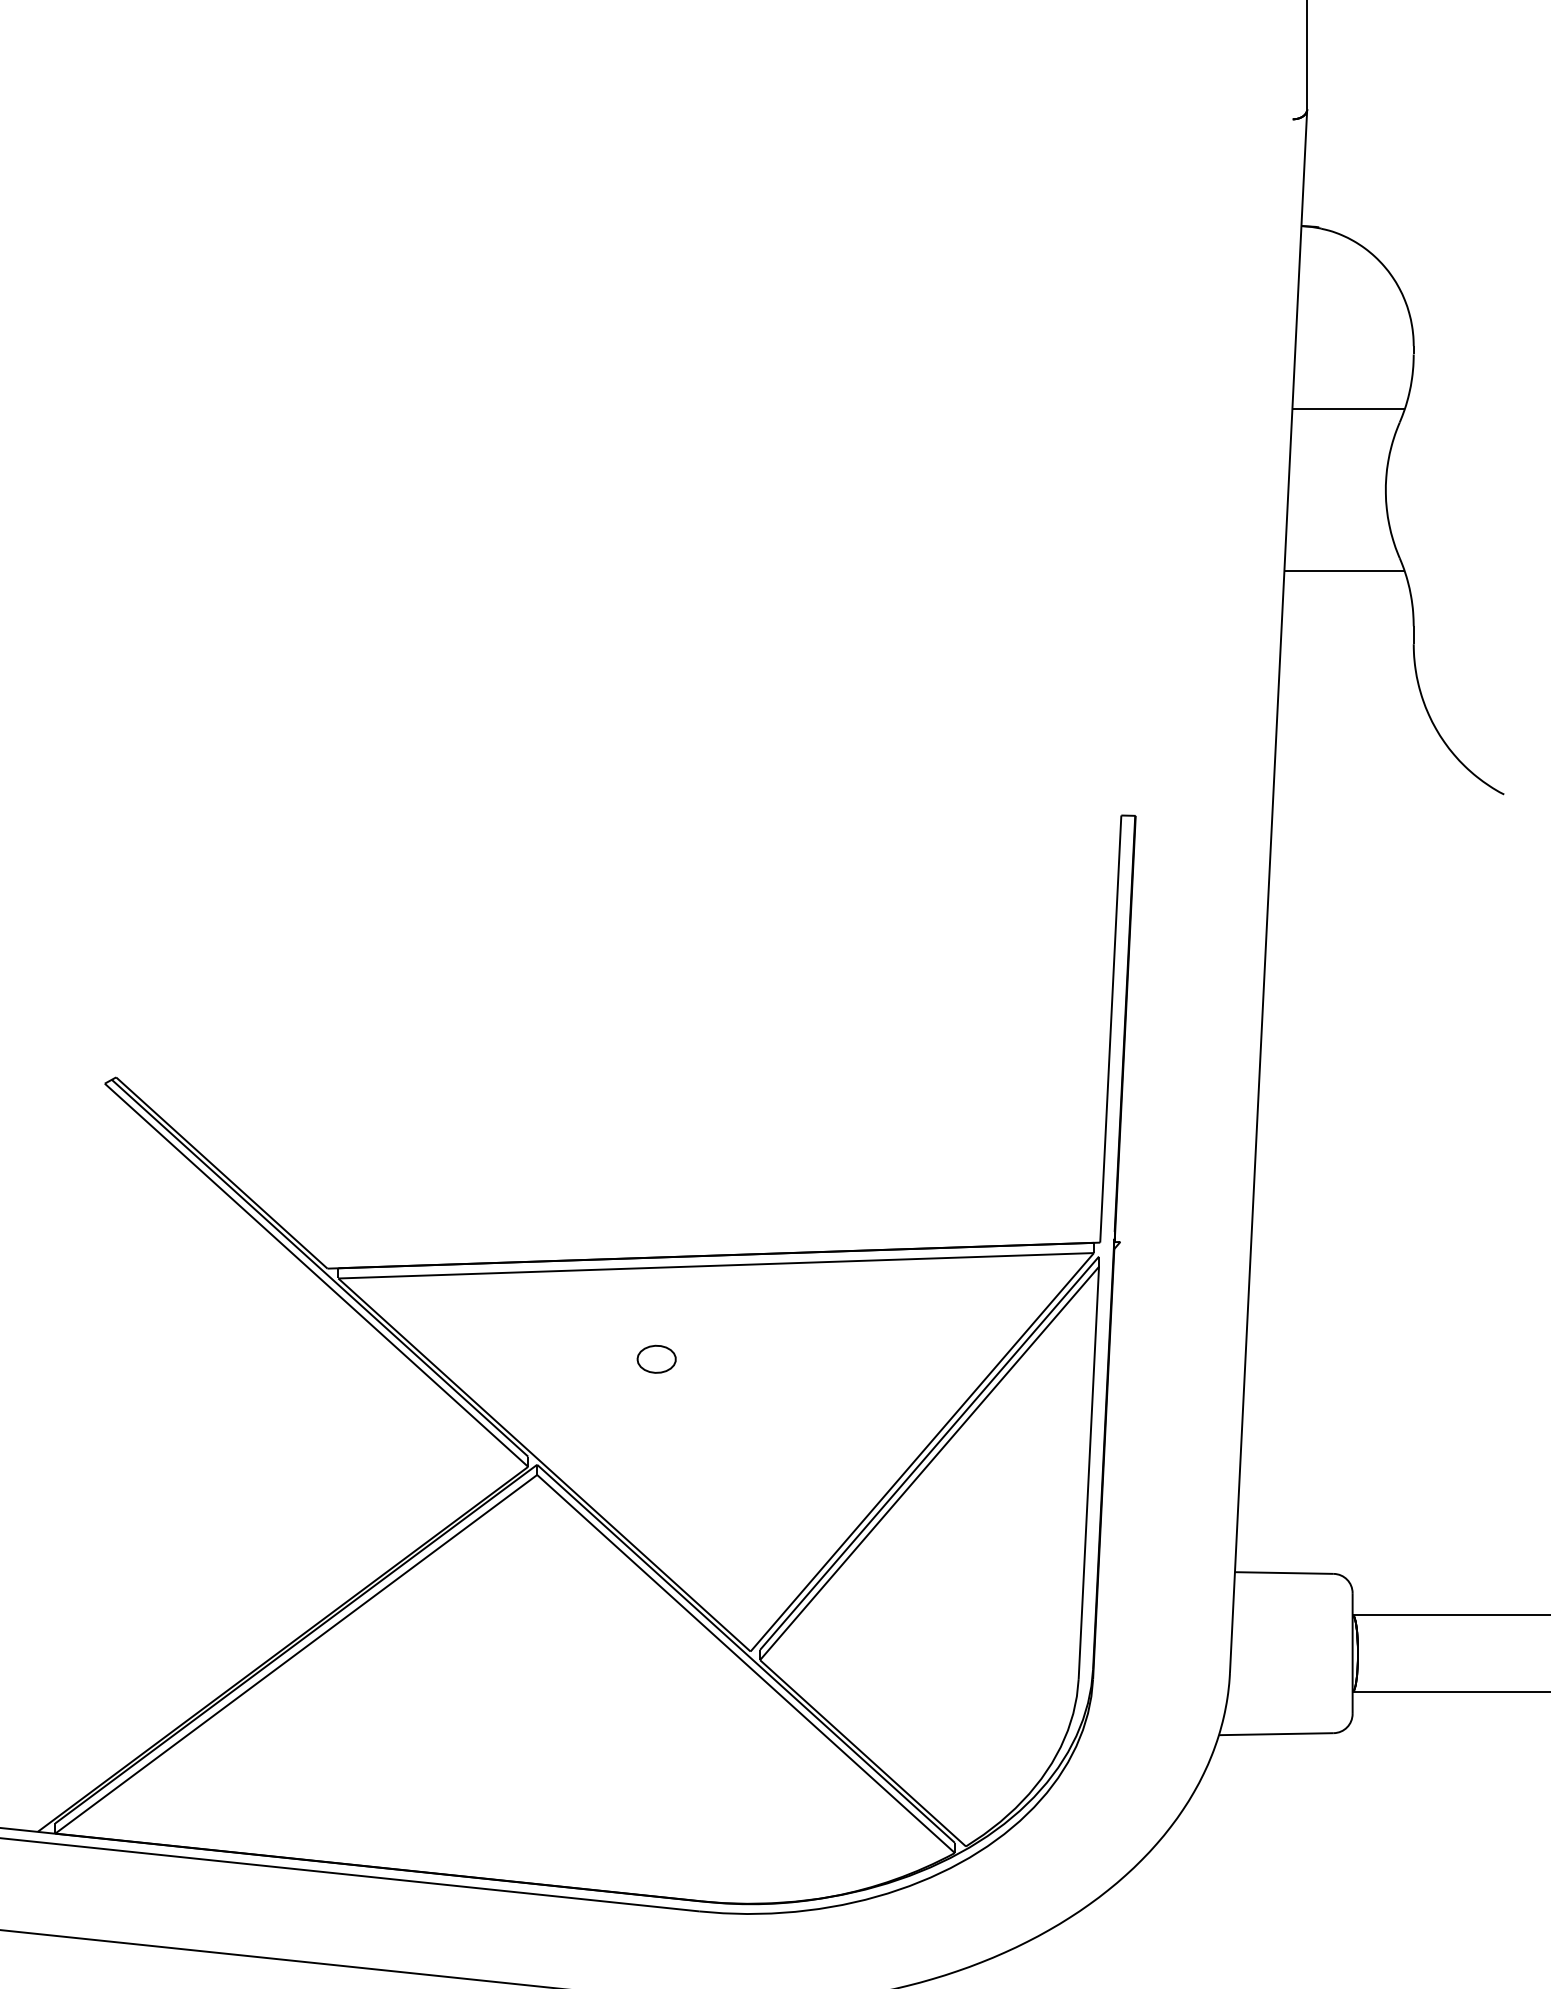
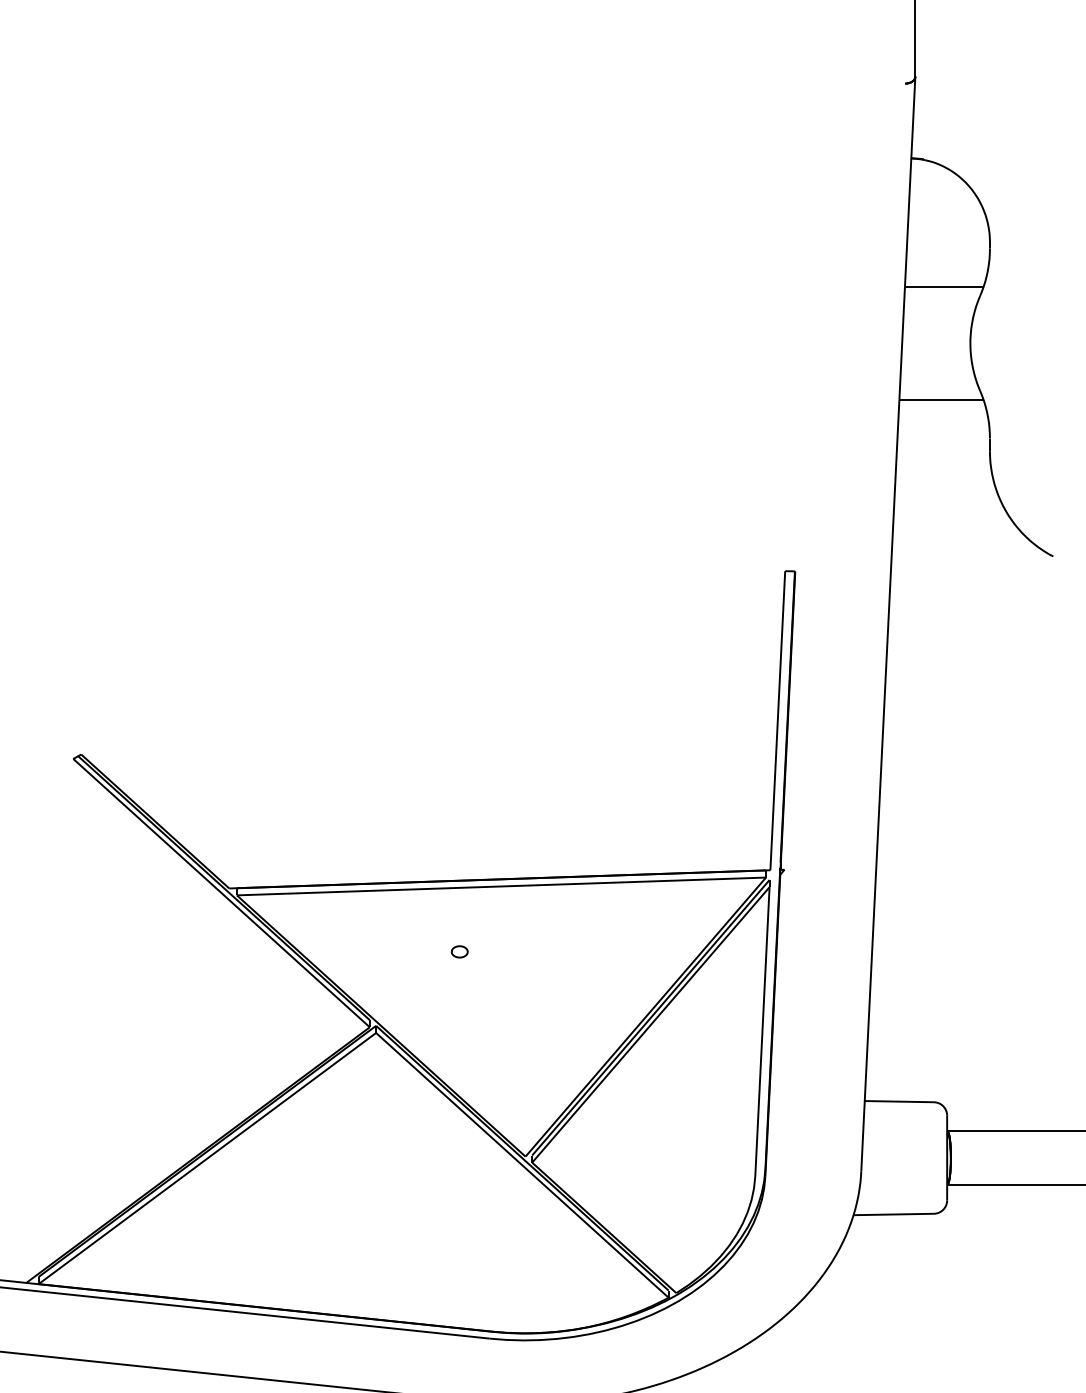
part: (656, 1358) -> (459, 951), size x0.6

